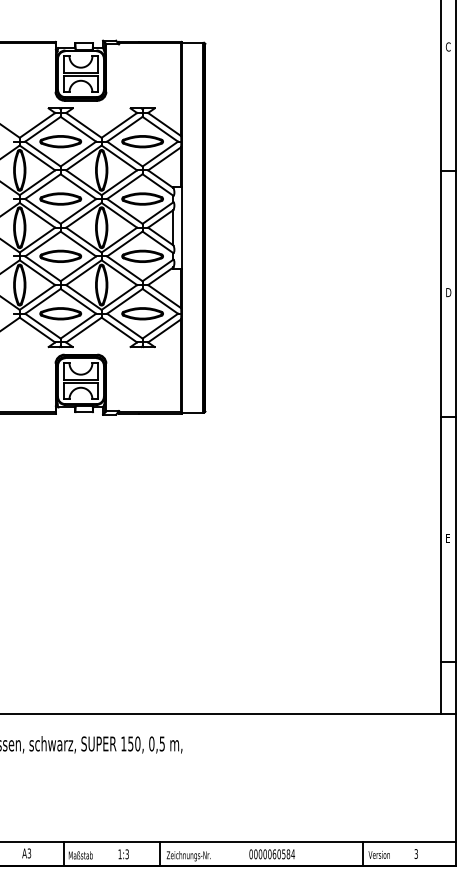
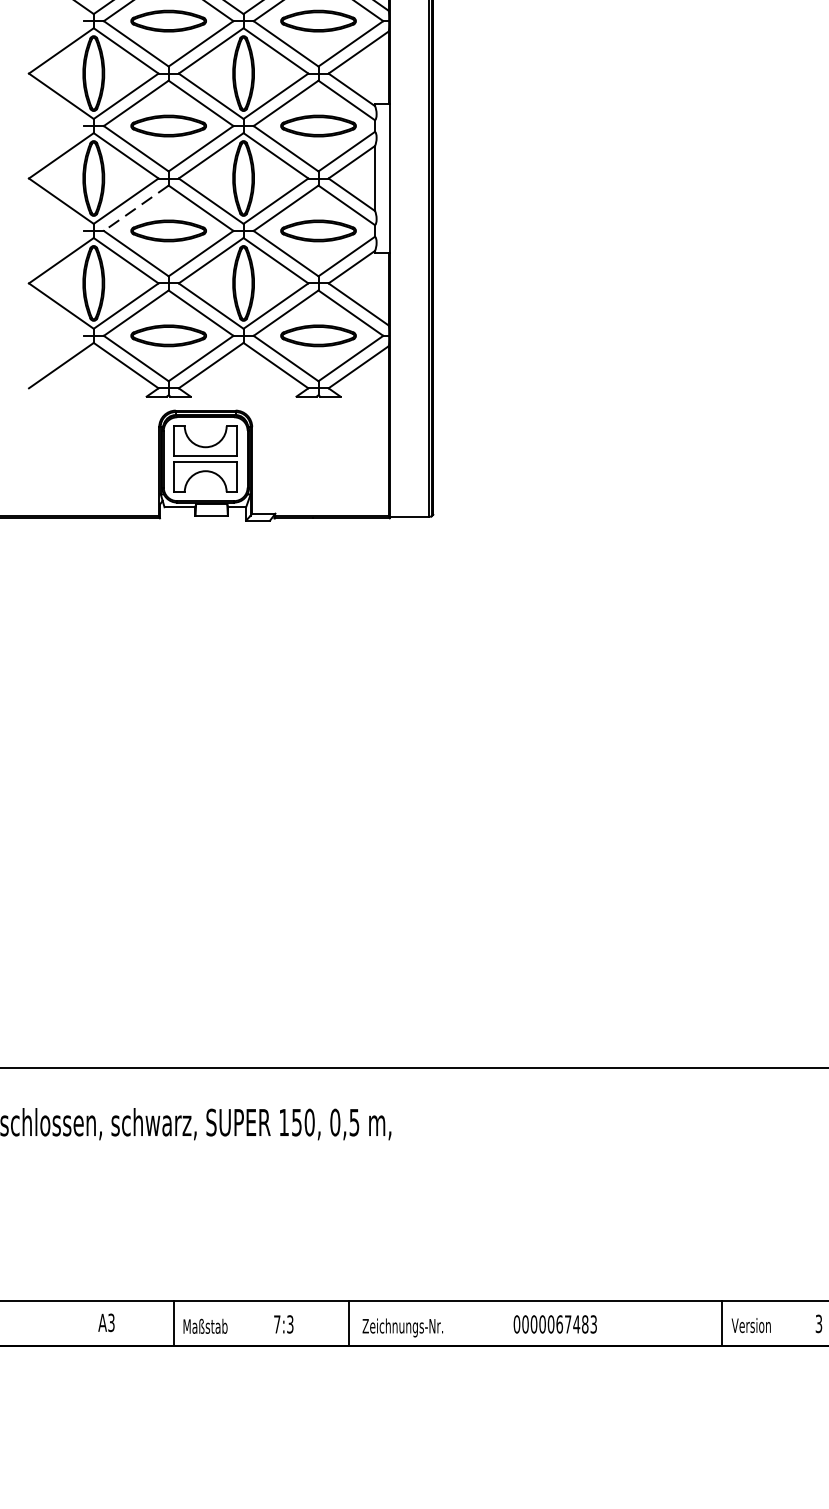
line: (43, 244) -> (137, 209), solid -> dashed
text: (119, 854) -> (276, 1324), 1:3 -> 7:3
text: (286, 854) -> (581, 1324), 0000060584 -> 0000067483

